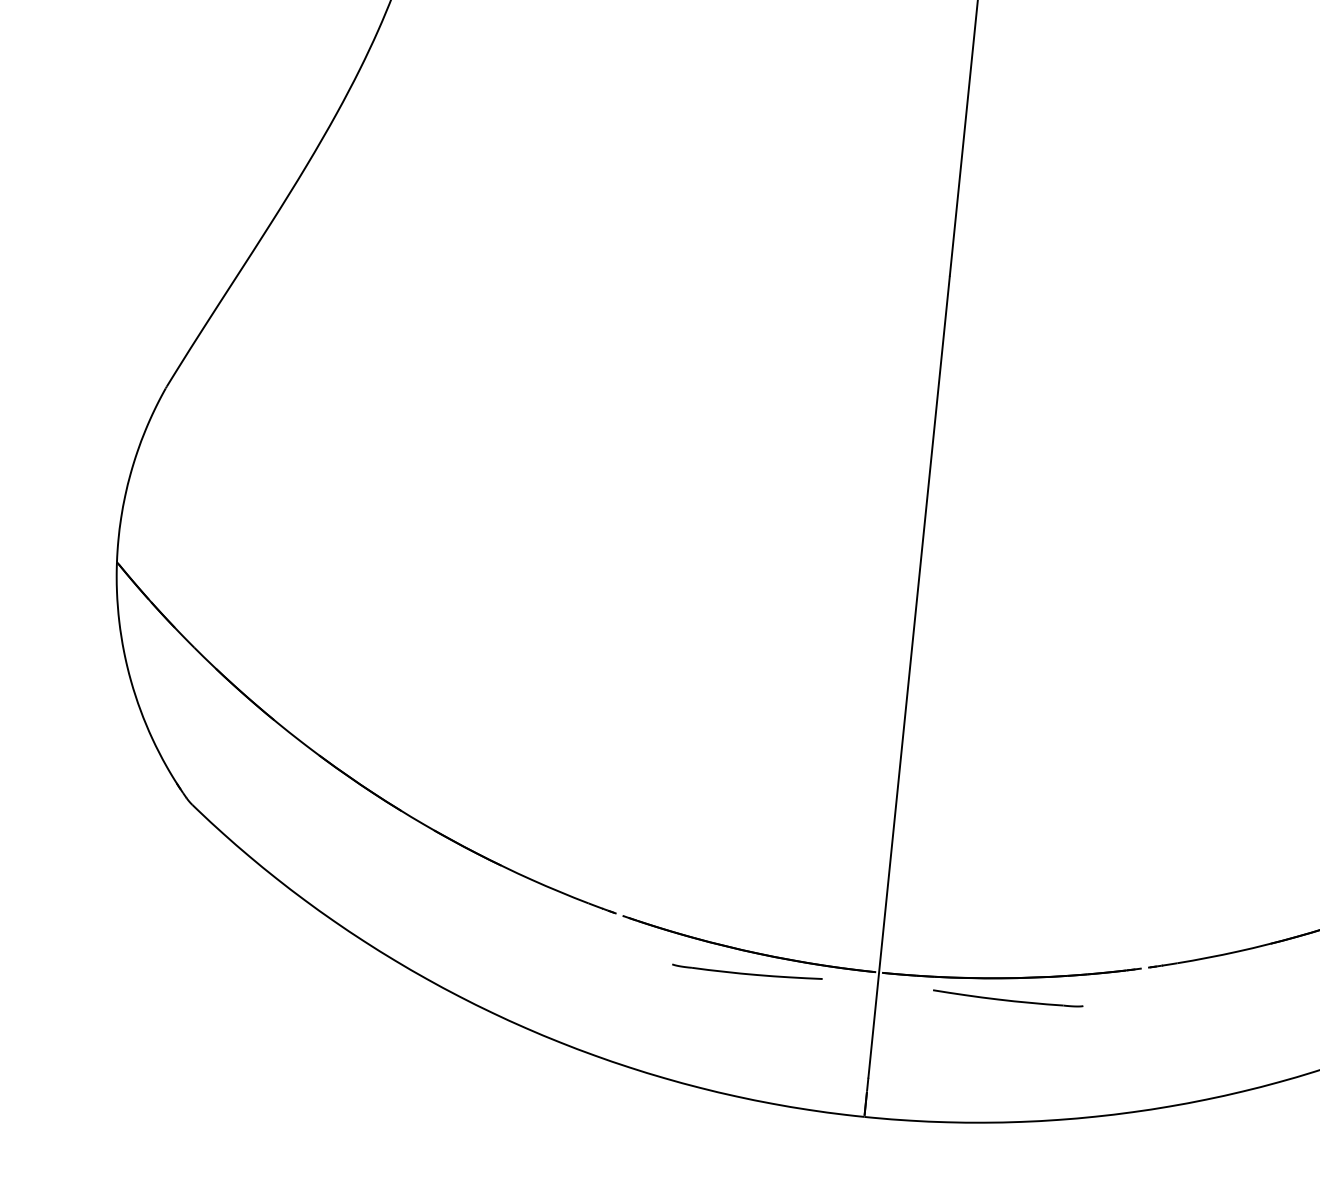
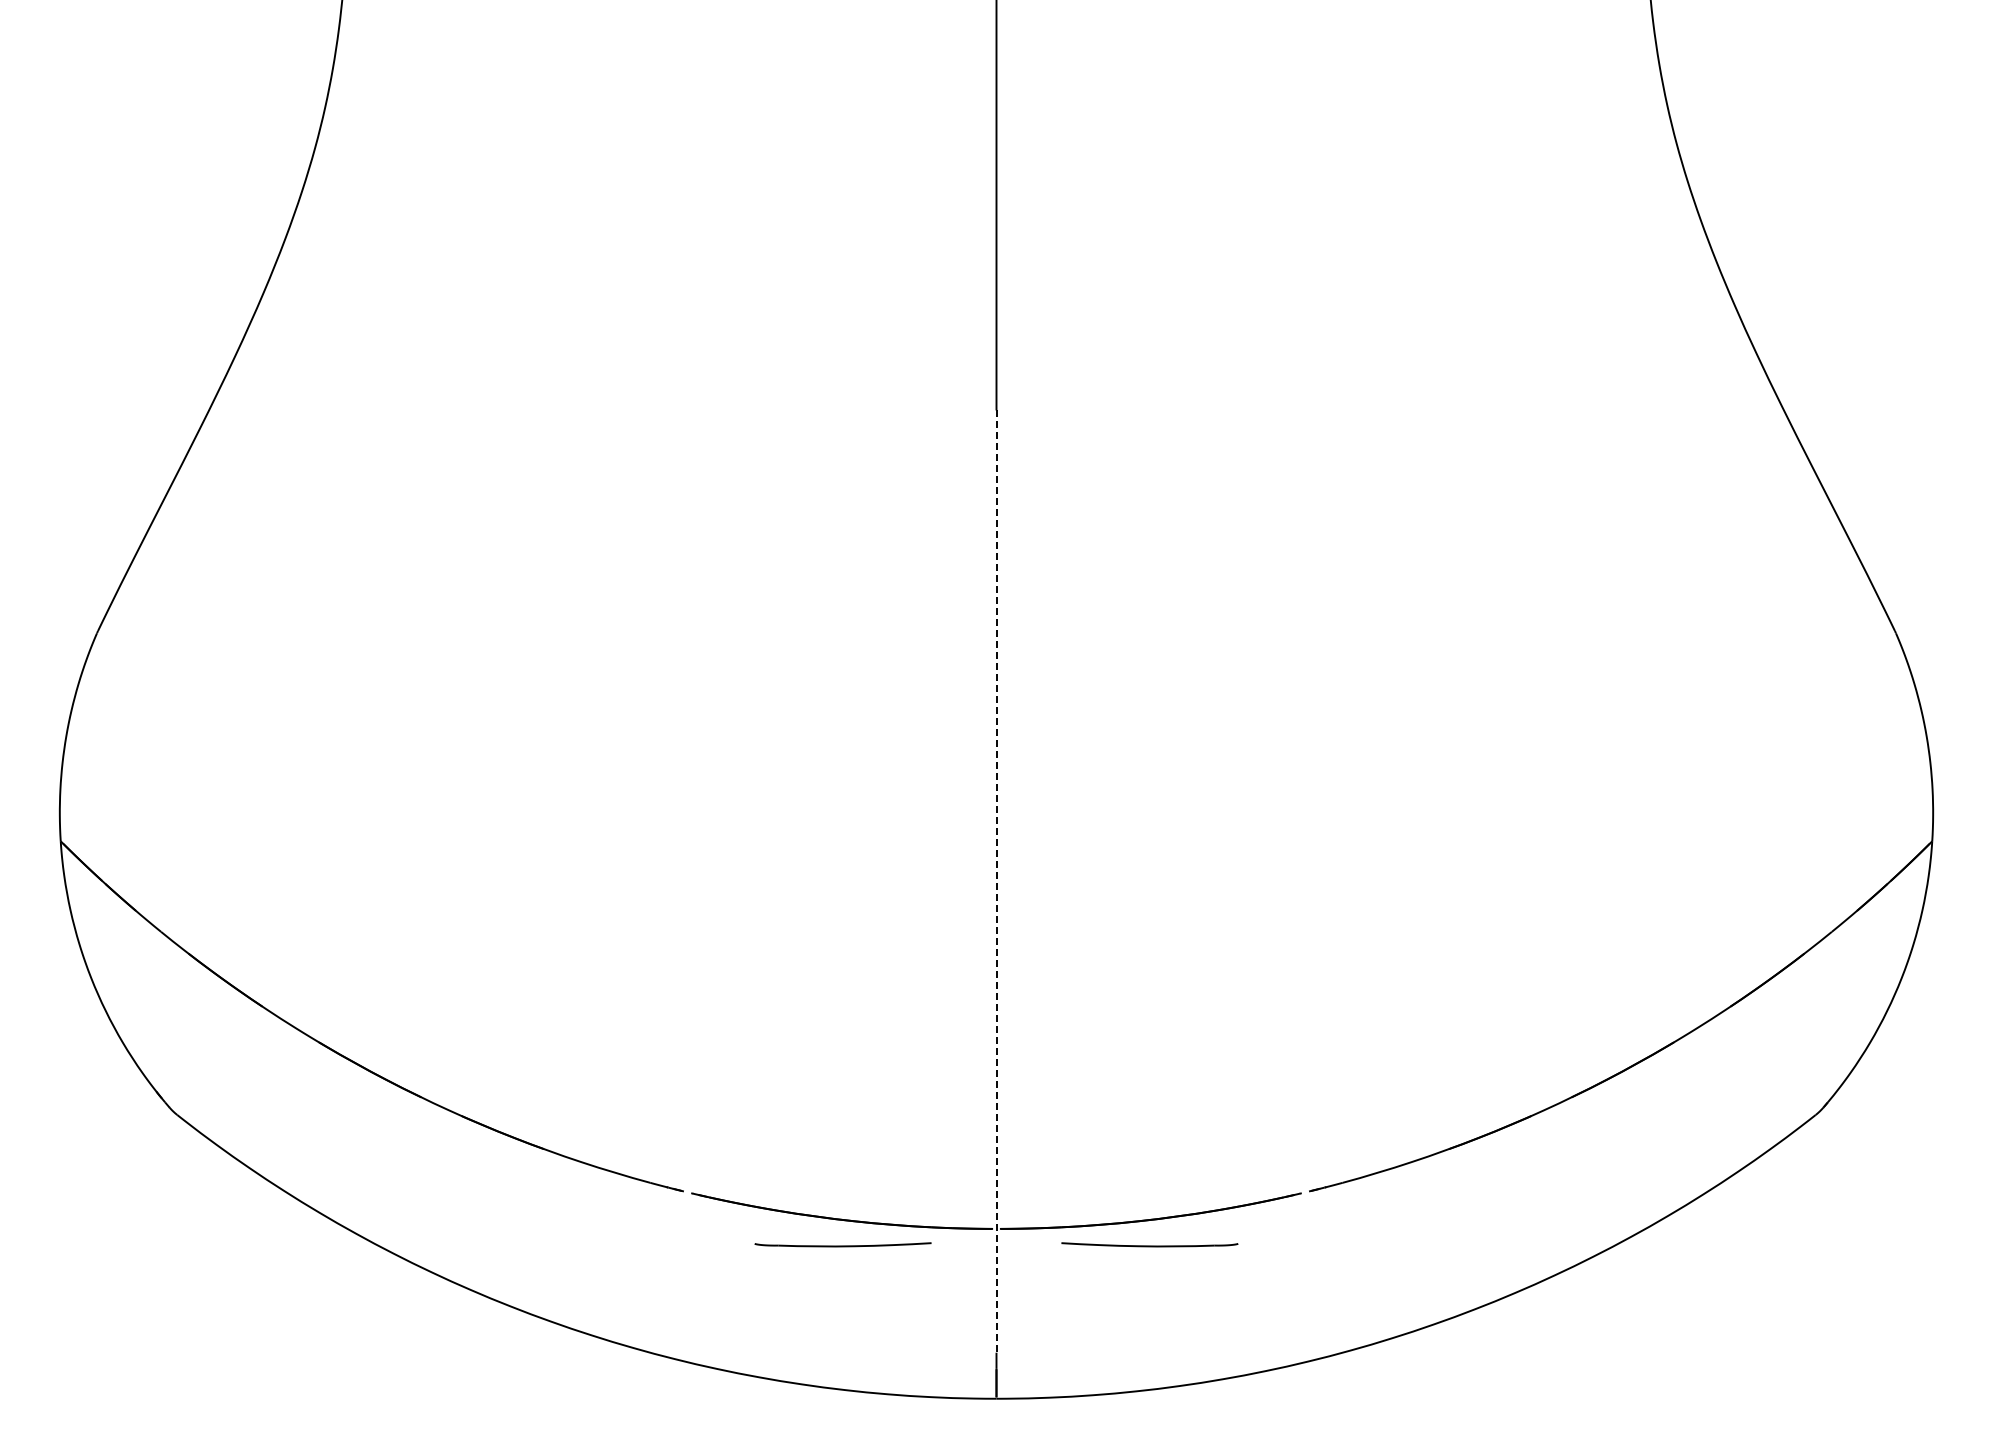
line: (909, 677) -> (996, 882), solid -> dashed

